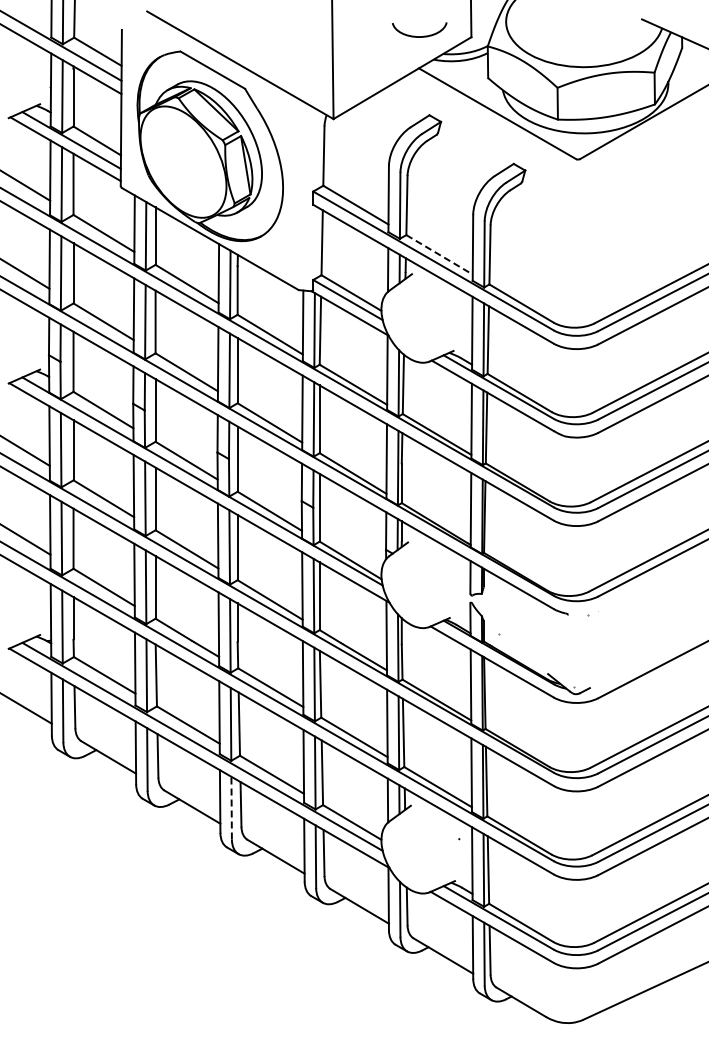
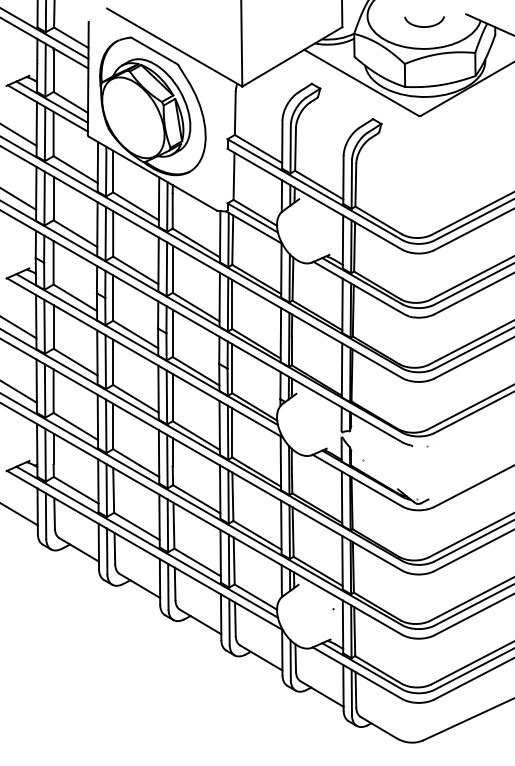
curve: (419, 36) -> (424, 26), moved
line: (439, 254) -> (319, 184), dashed -> solid
line: (231, 807) -> (168, 586), dashed -> solid

